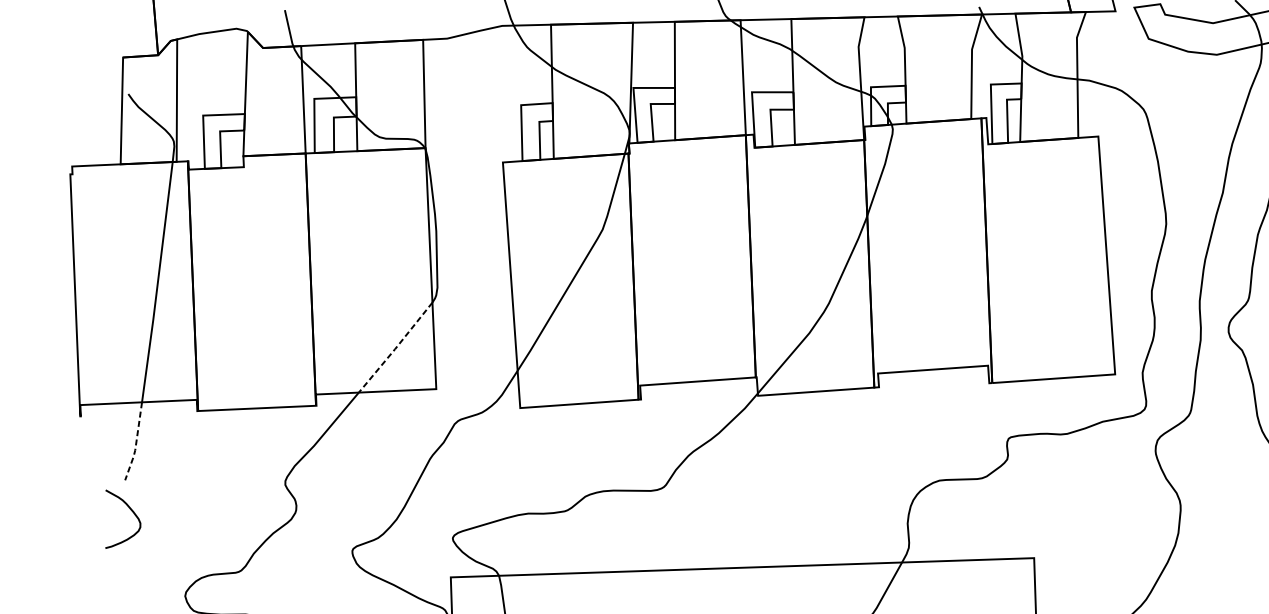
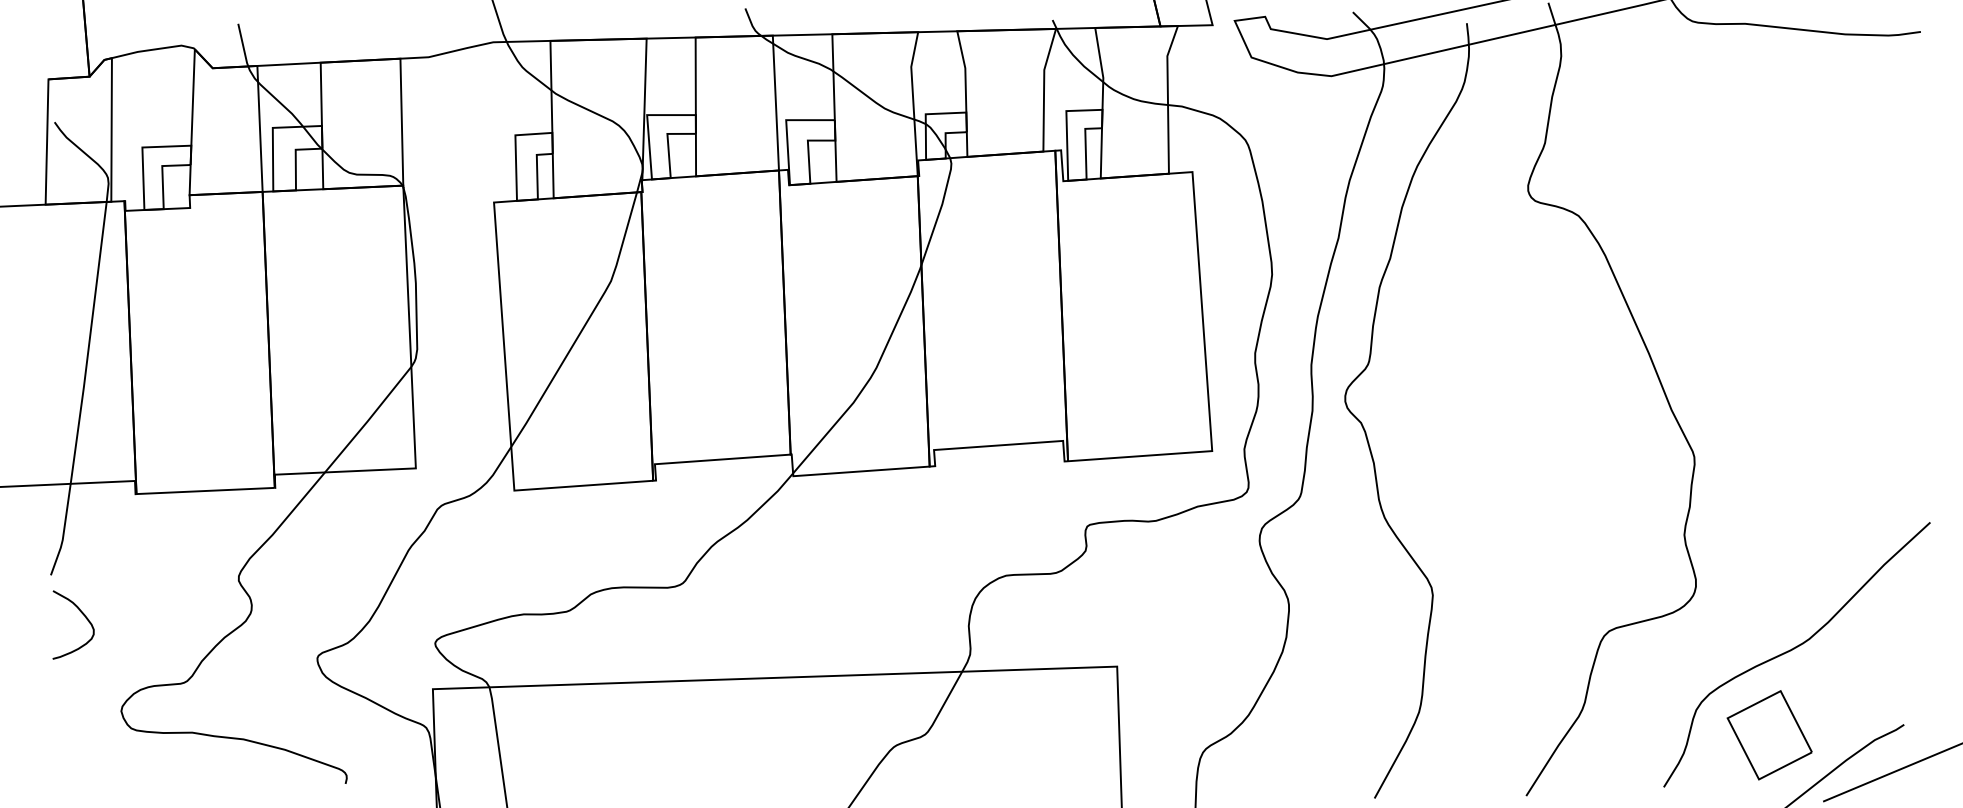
line: (395, 348) -> (368, 420), dashed -> solid
line: (135, 443) -> (63, 532), dashed -> solid
curve: (133, 513) -> (85, 618), moved

